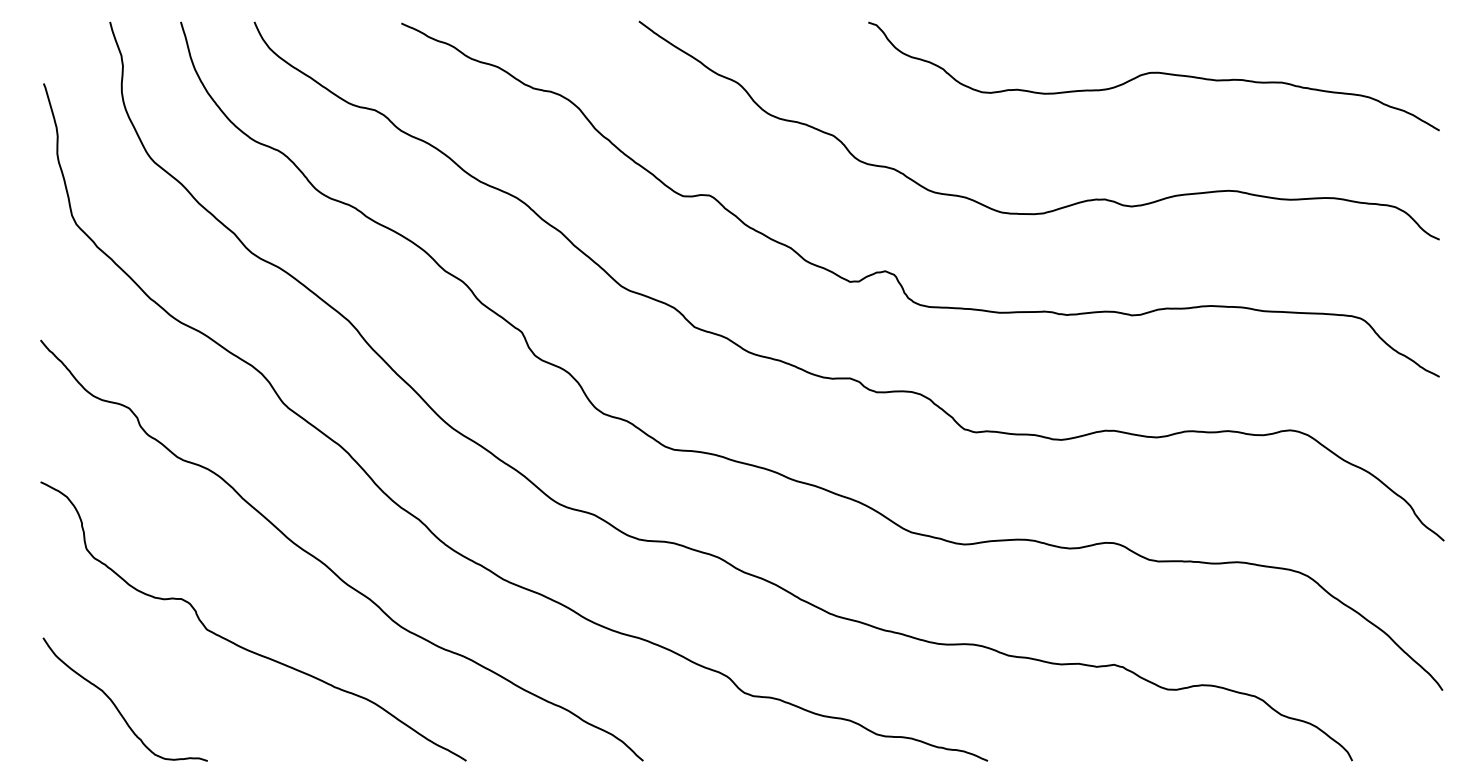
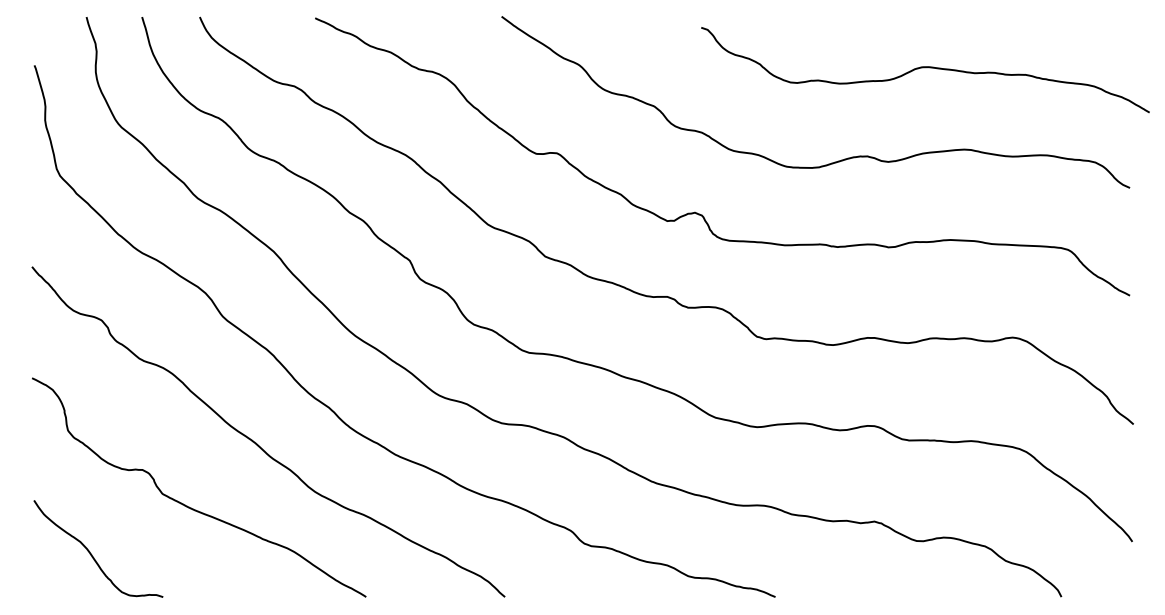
curve: (1153, 73) -> (925, 67), moved

